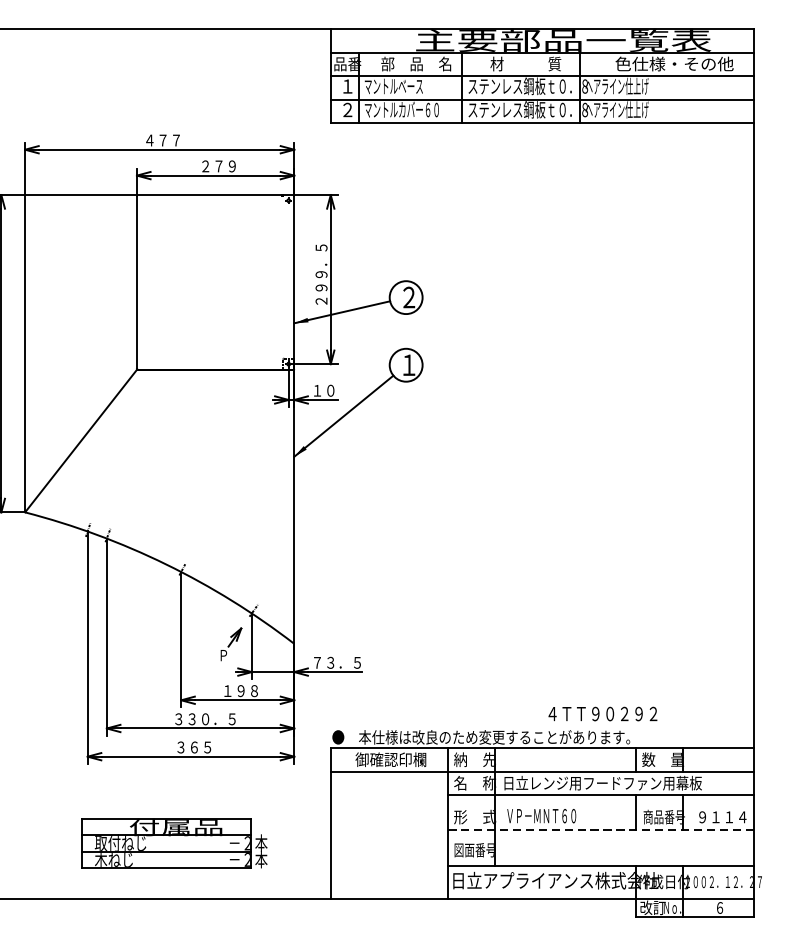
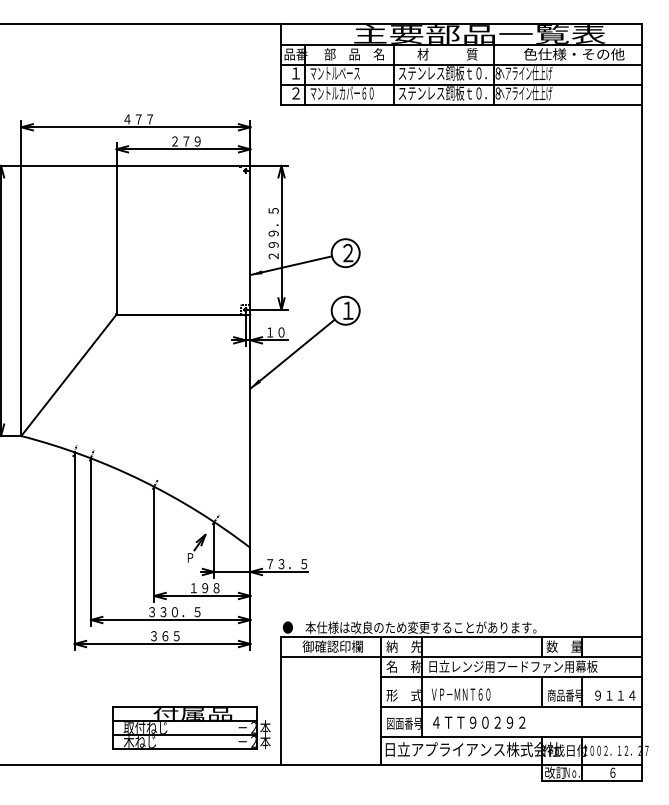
text: (603, 713) -> (479, 722), moved
line: (600, 830) -> (511, 706), dashed -> solid
part: (174, 842) -> (191, 727), moved

